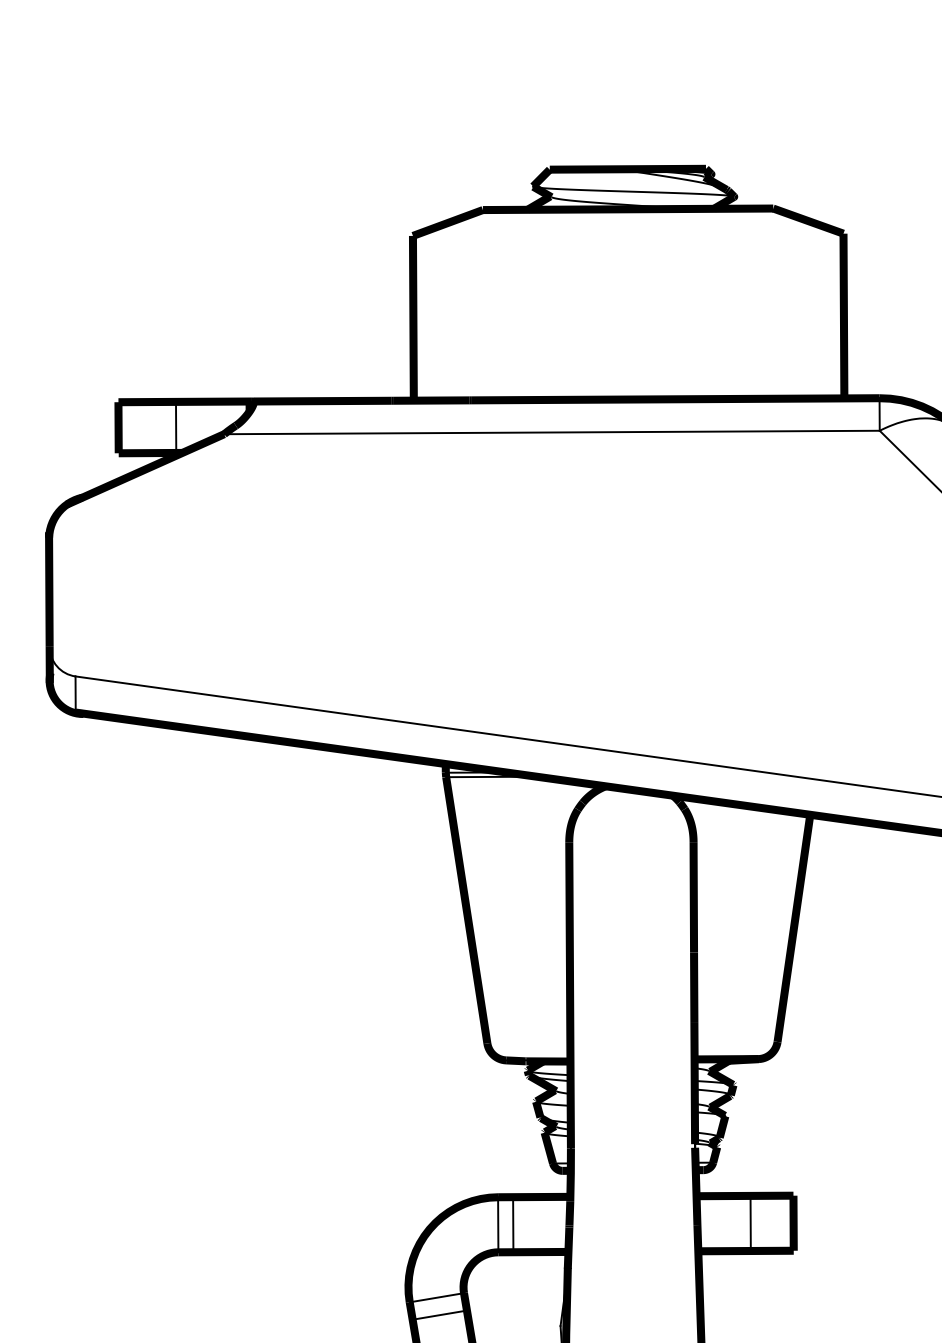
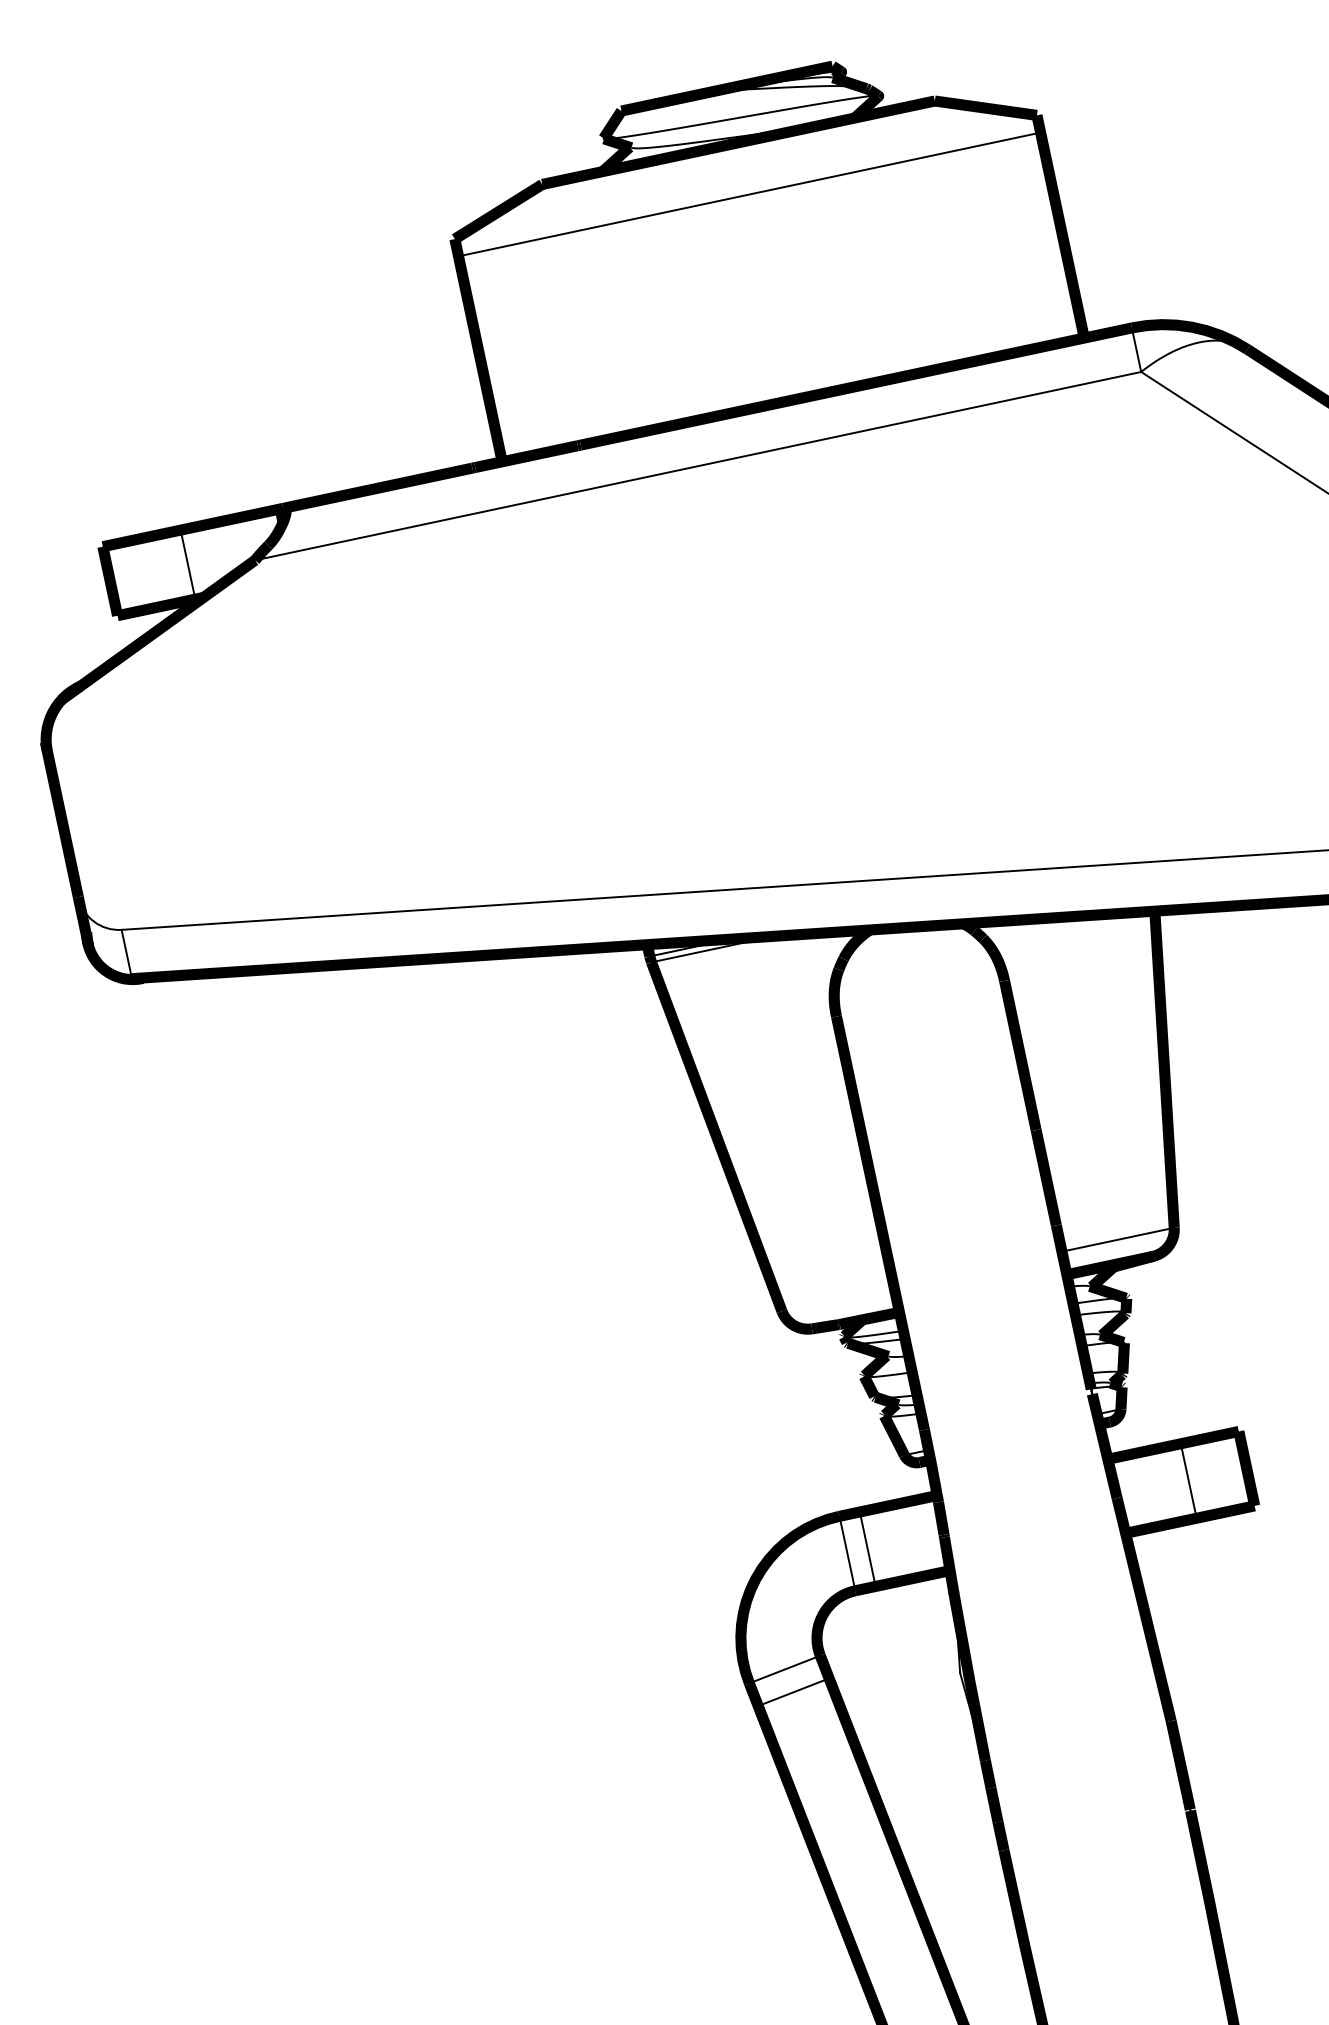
line: (628, 247) -> (749, 194), added
line: (735, 1041) -> (1117, 1239), added

